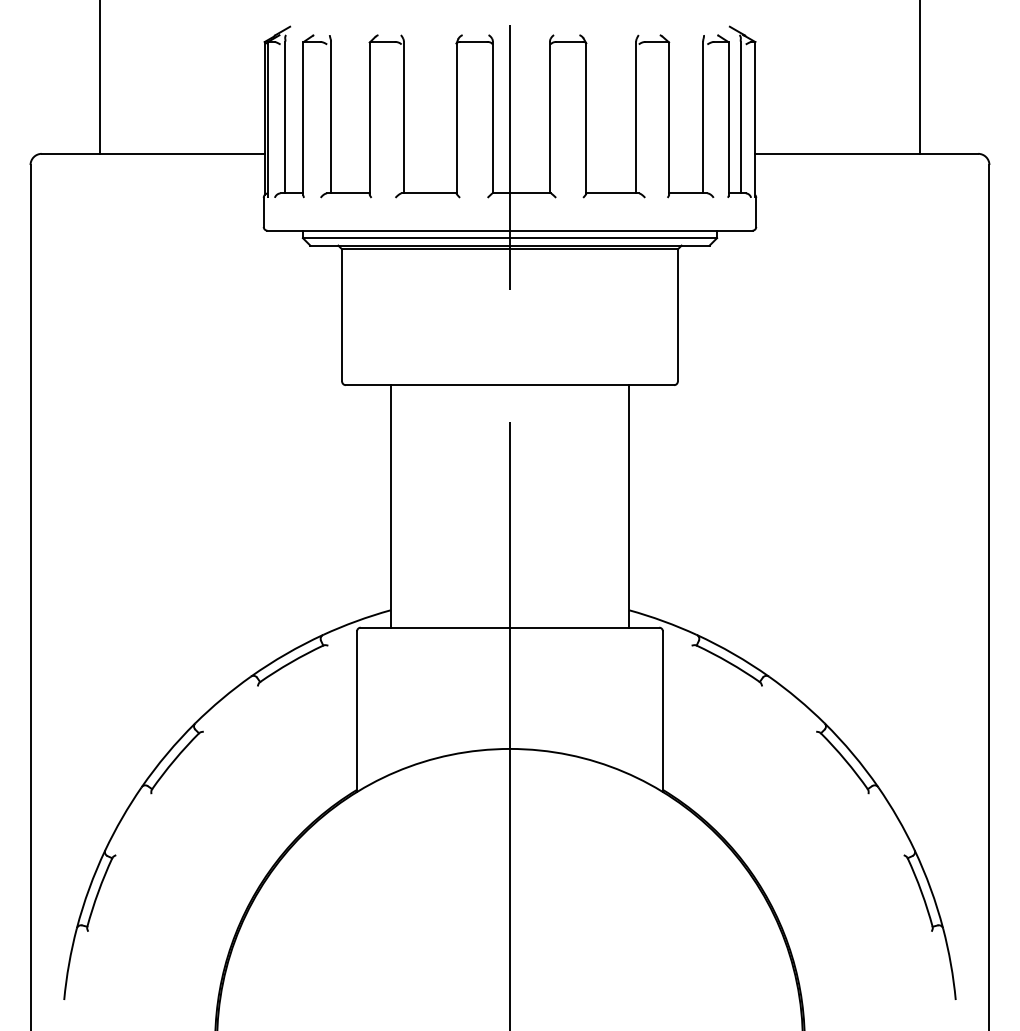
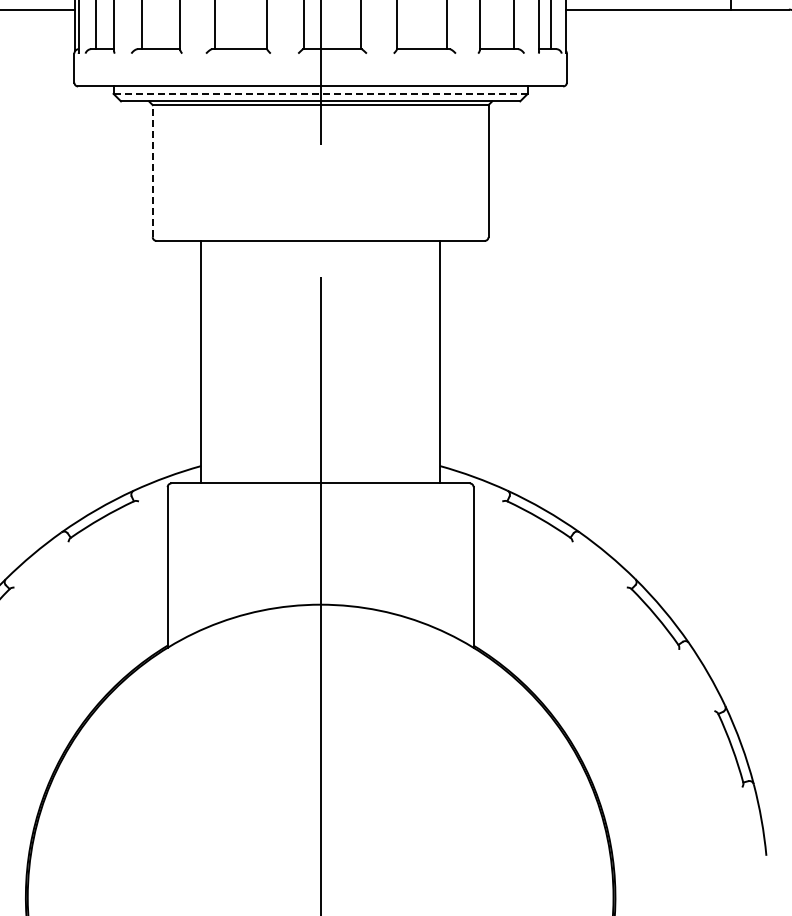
line: (510, 238) -> (321, 94), solid -> dashed
line: (342, 314) -> (153, 170), solid -> dashed

